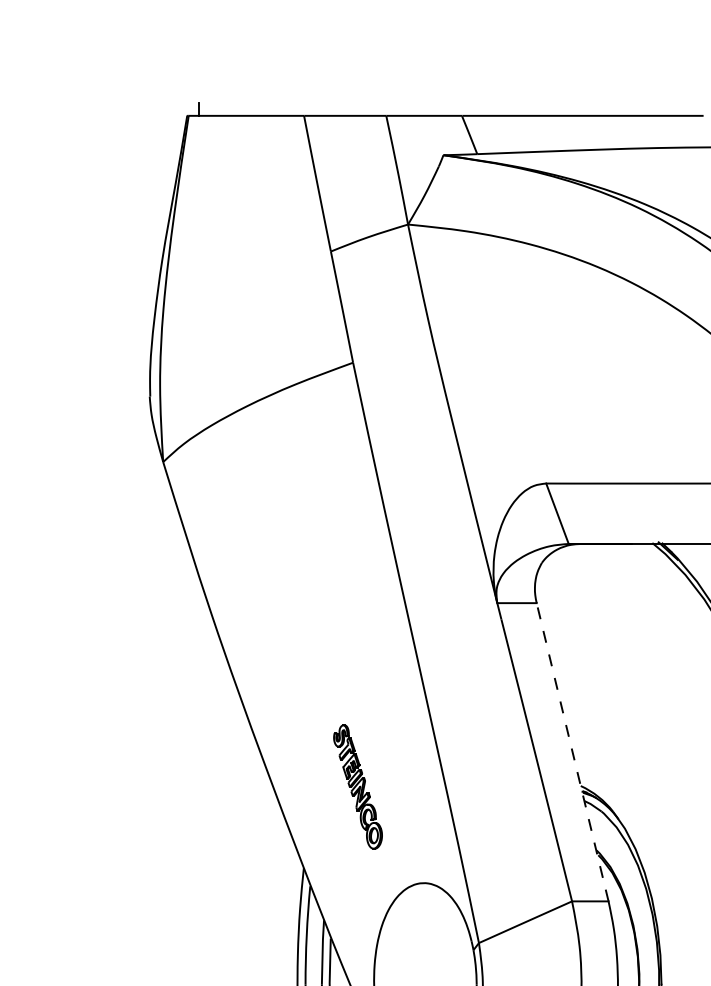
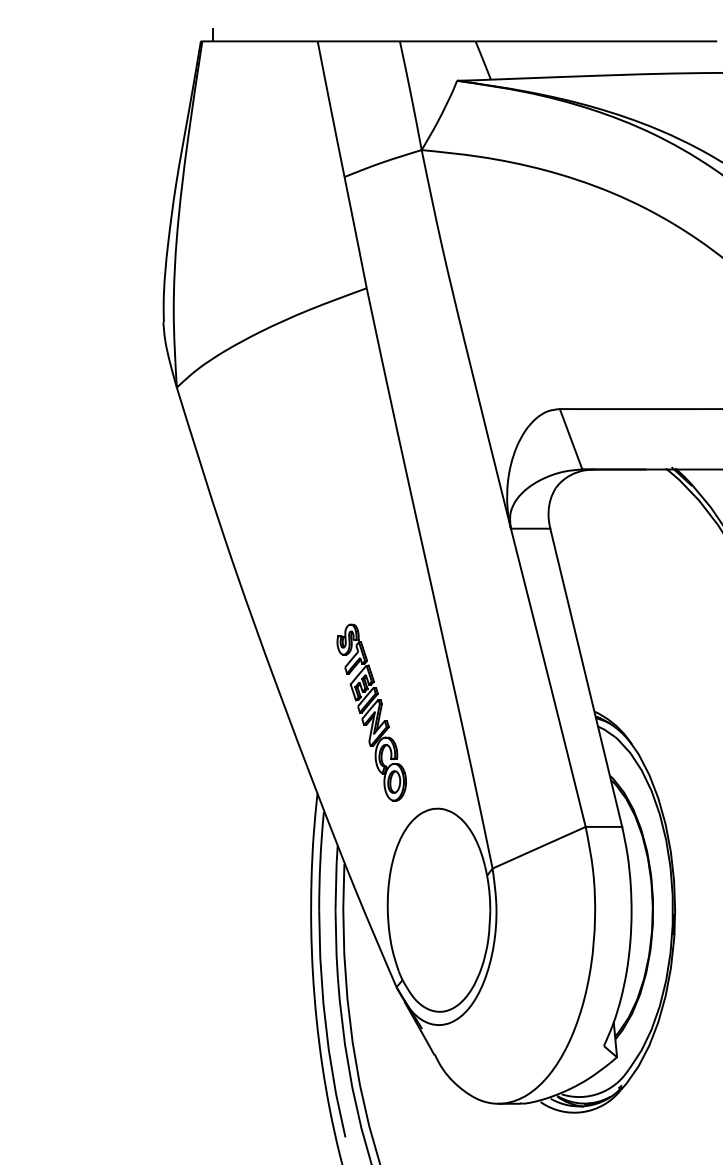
line: (572, 751) -> (586, 677), dashed -> solid
part: (357, 786) -> (371, 712), size x1.43

